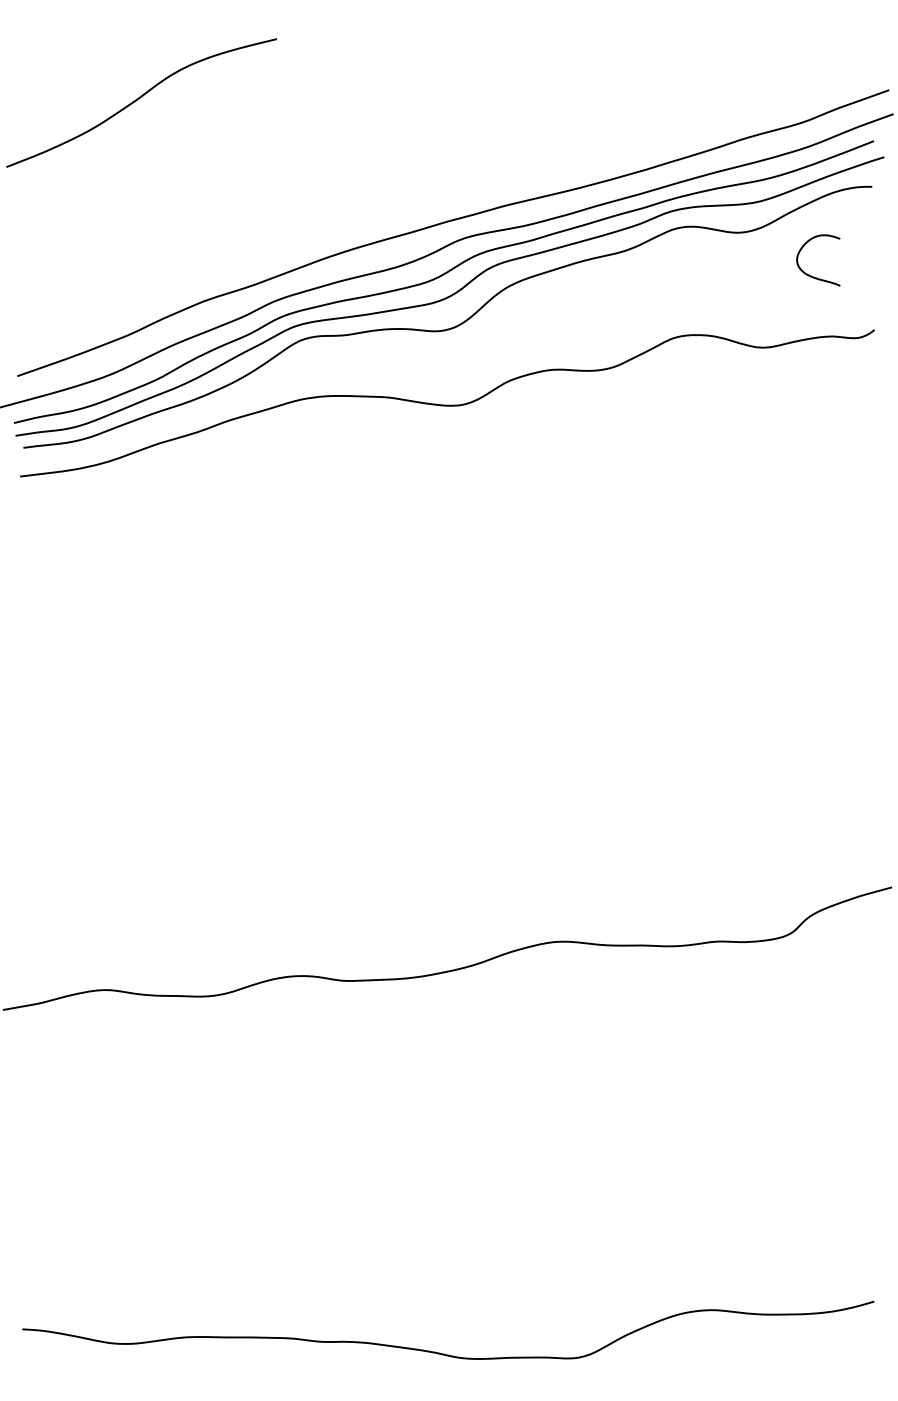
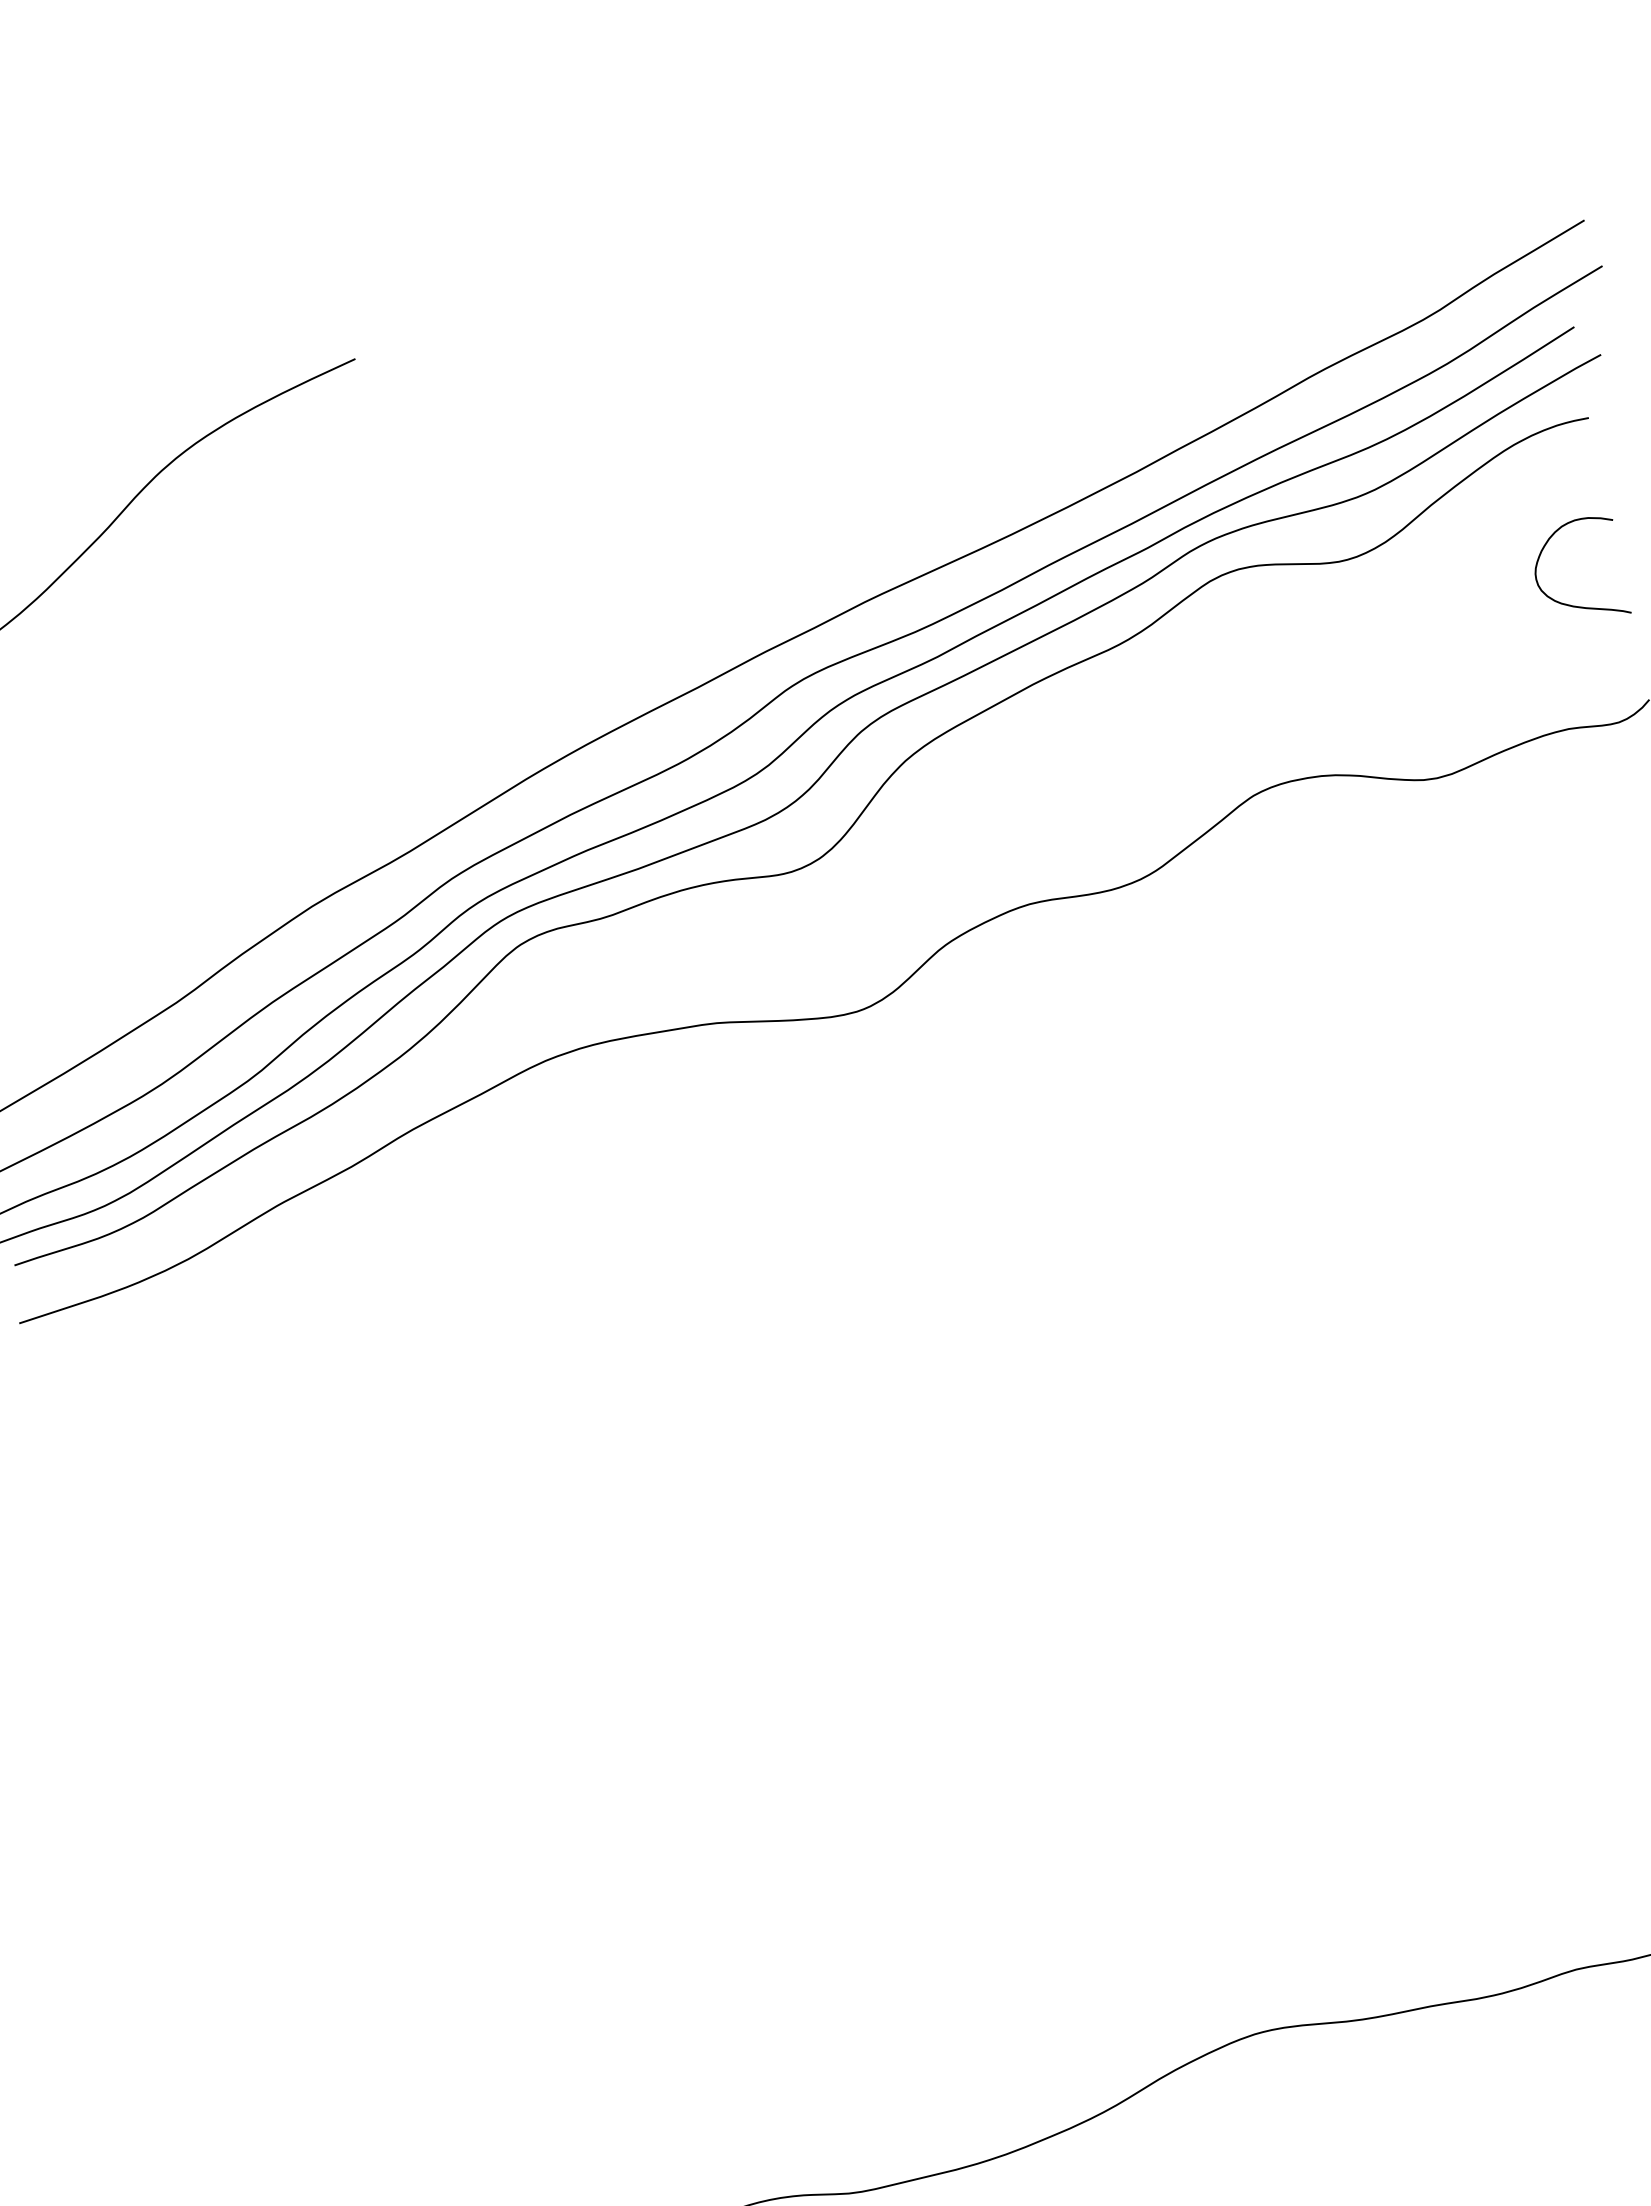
curve: (814, 276) -> (1576, 604), moved

